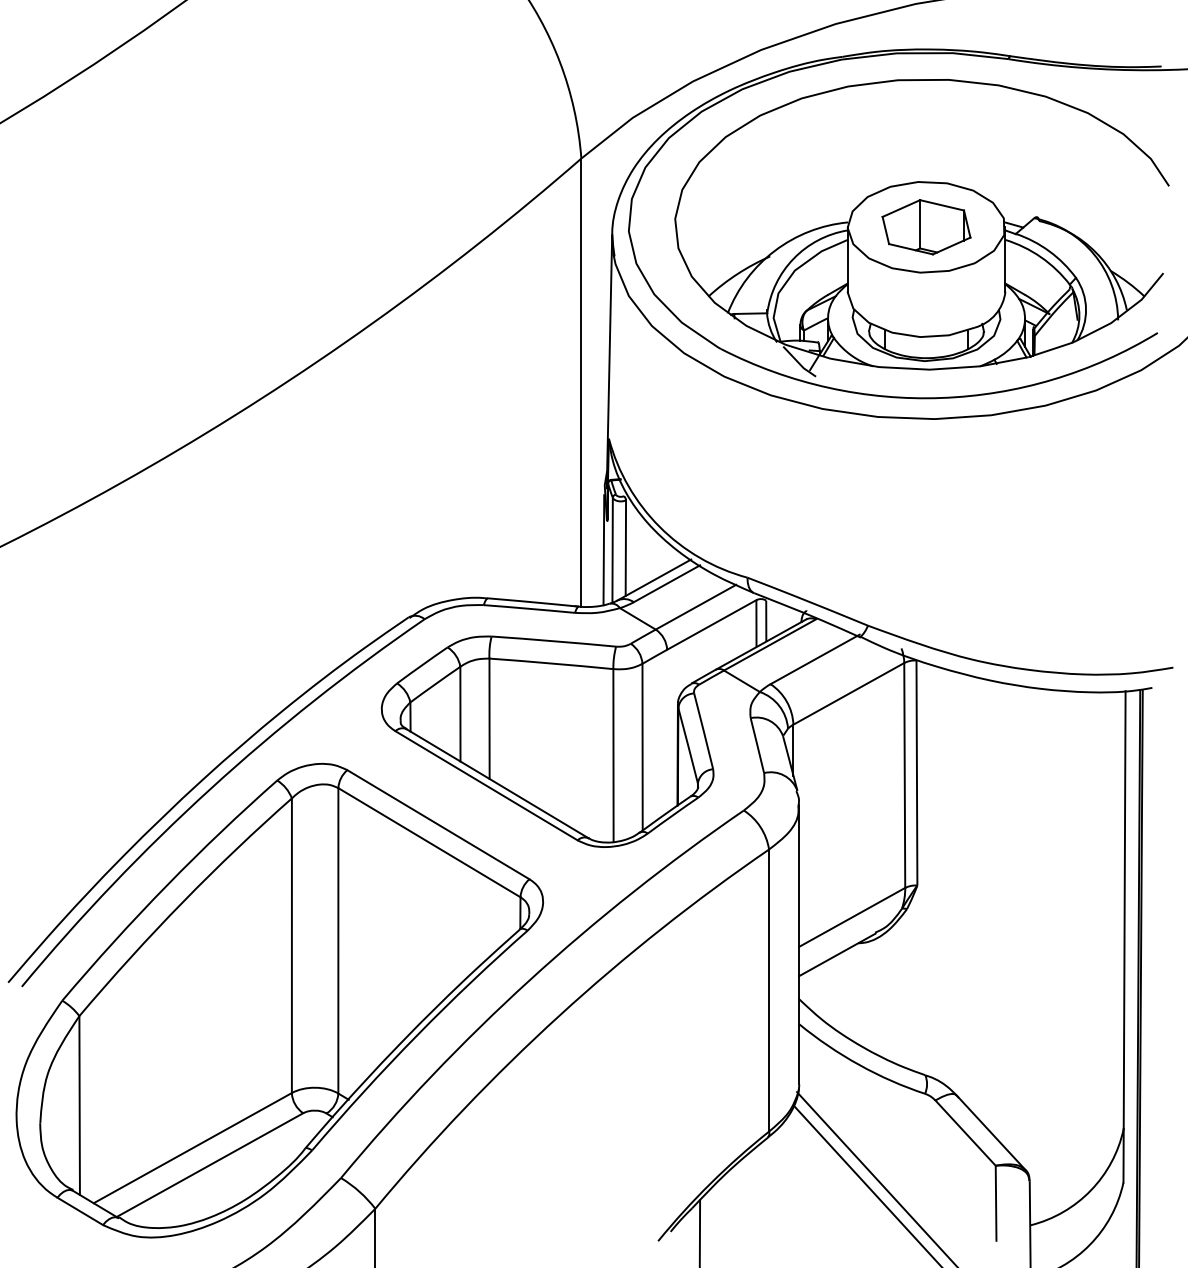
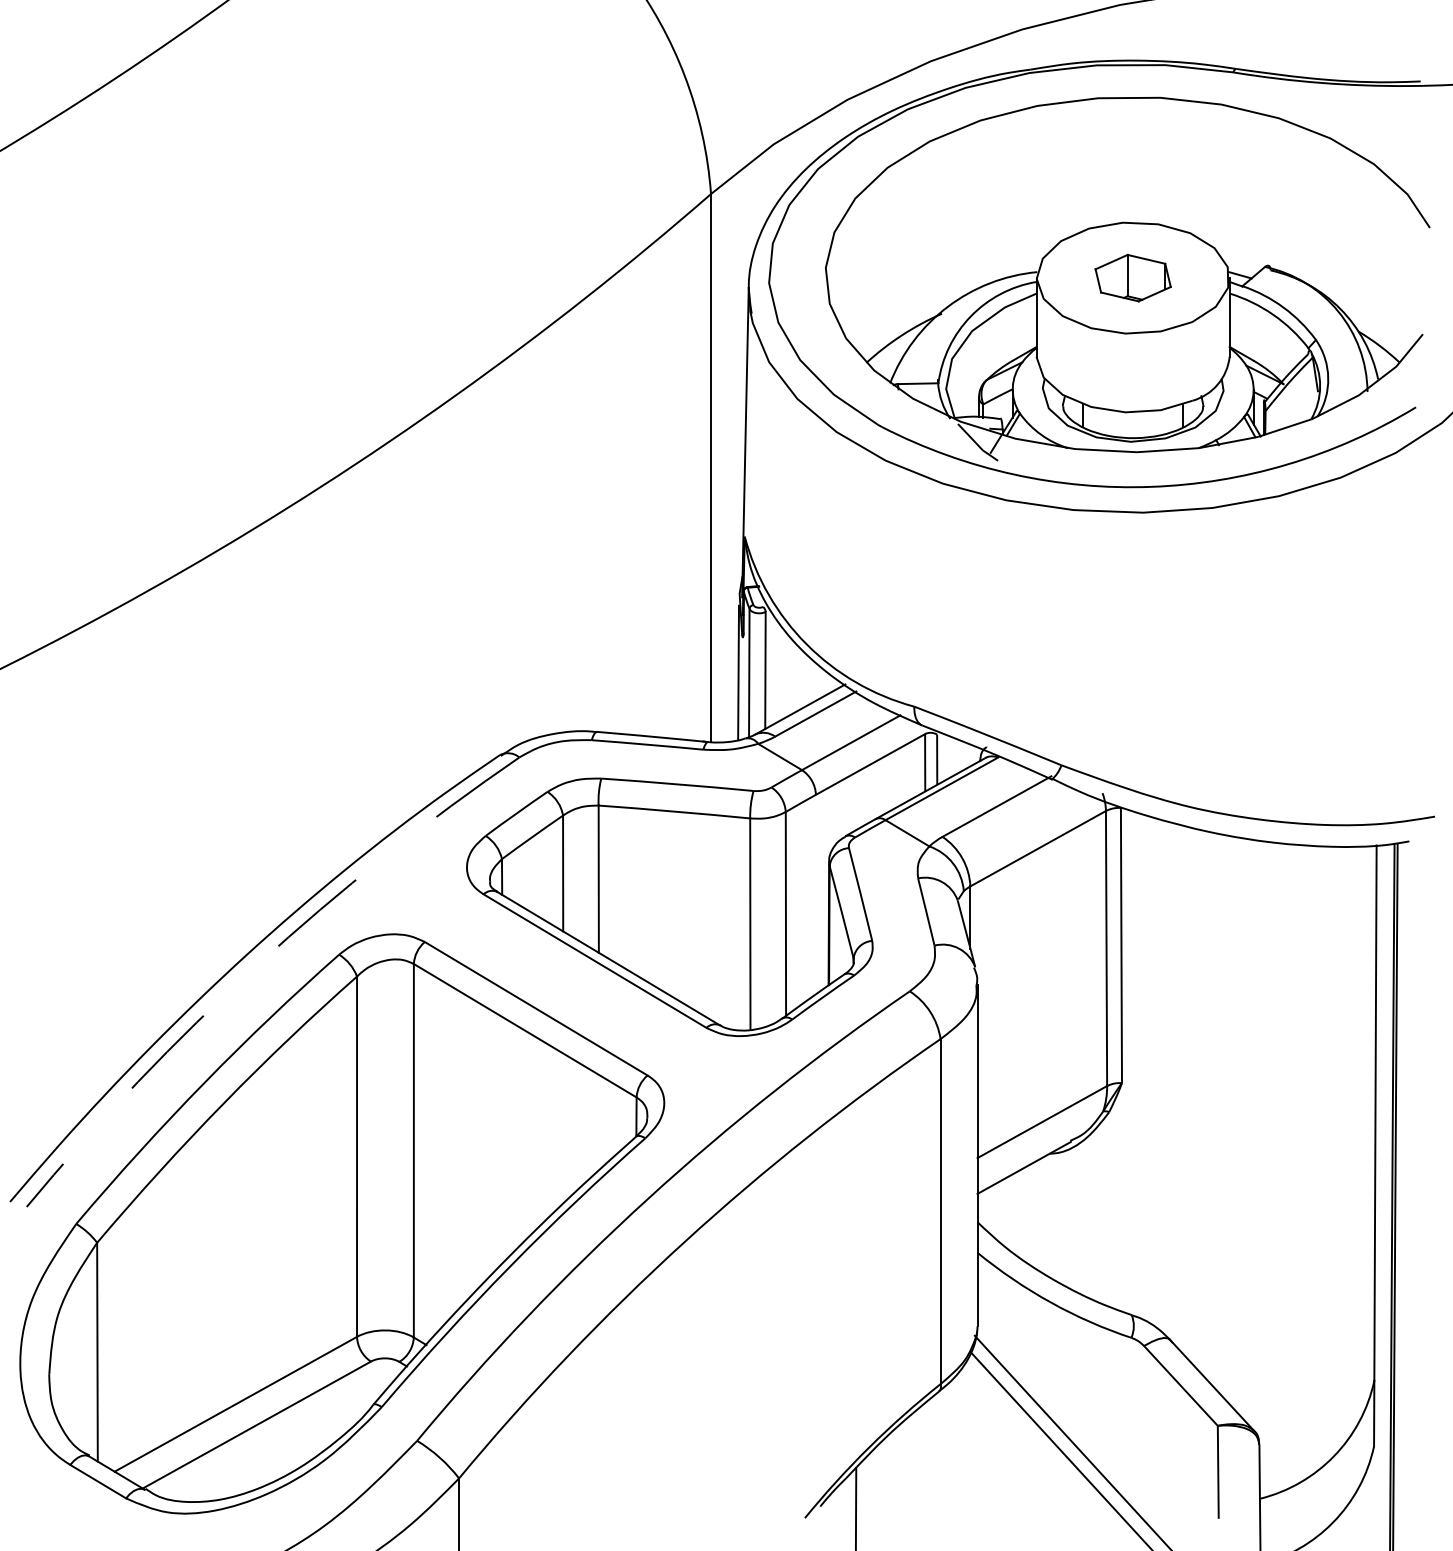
part: (926, 227) -> (1133, 278), size x0.7
arc: (210, 789) -> (257, 965), solid -> dashed

